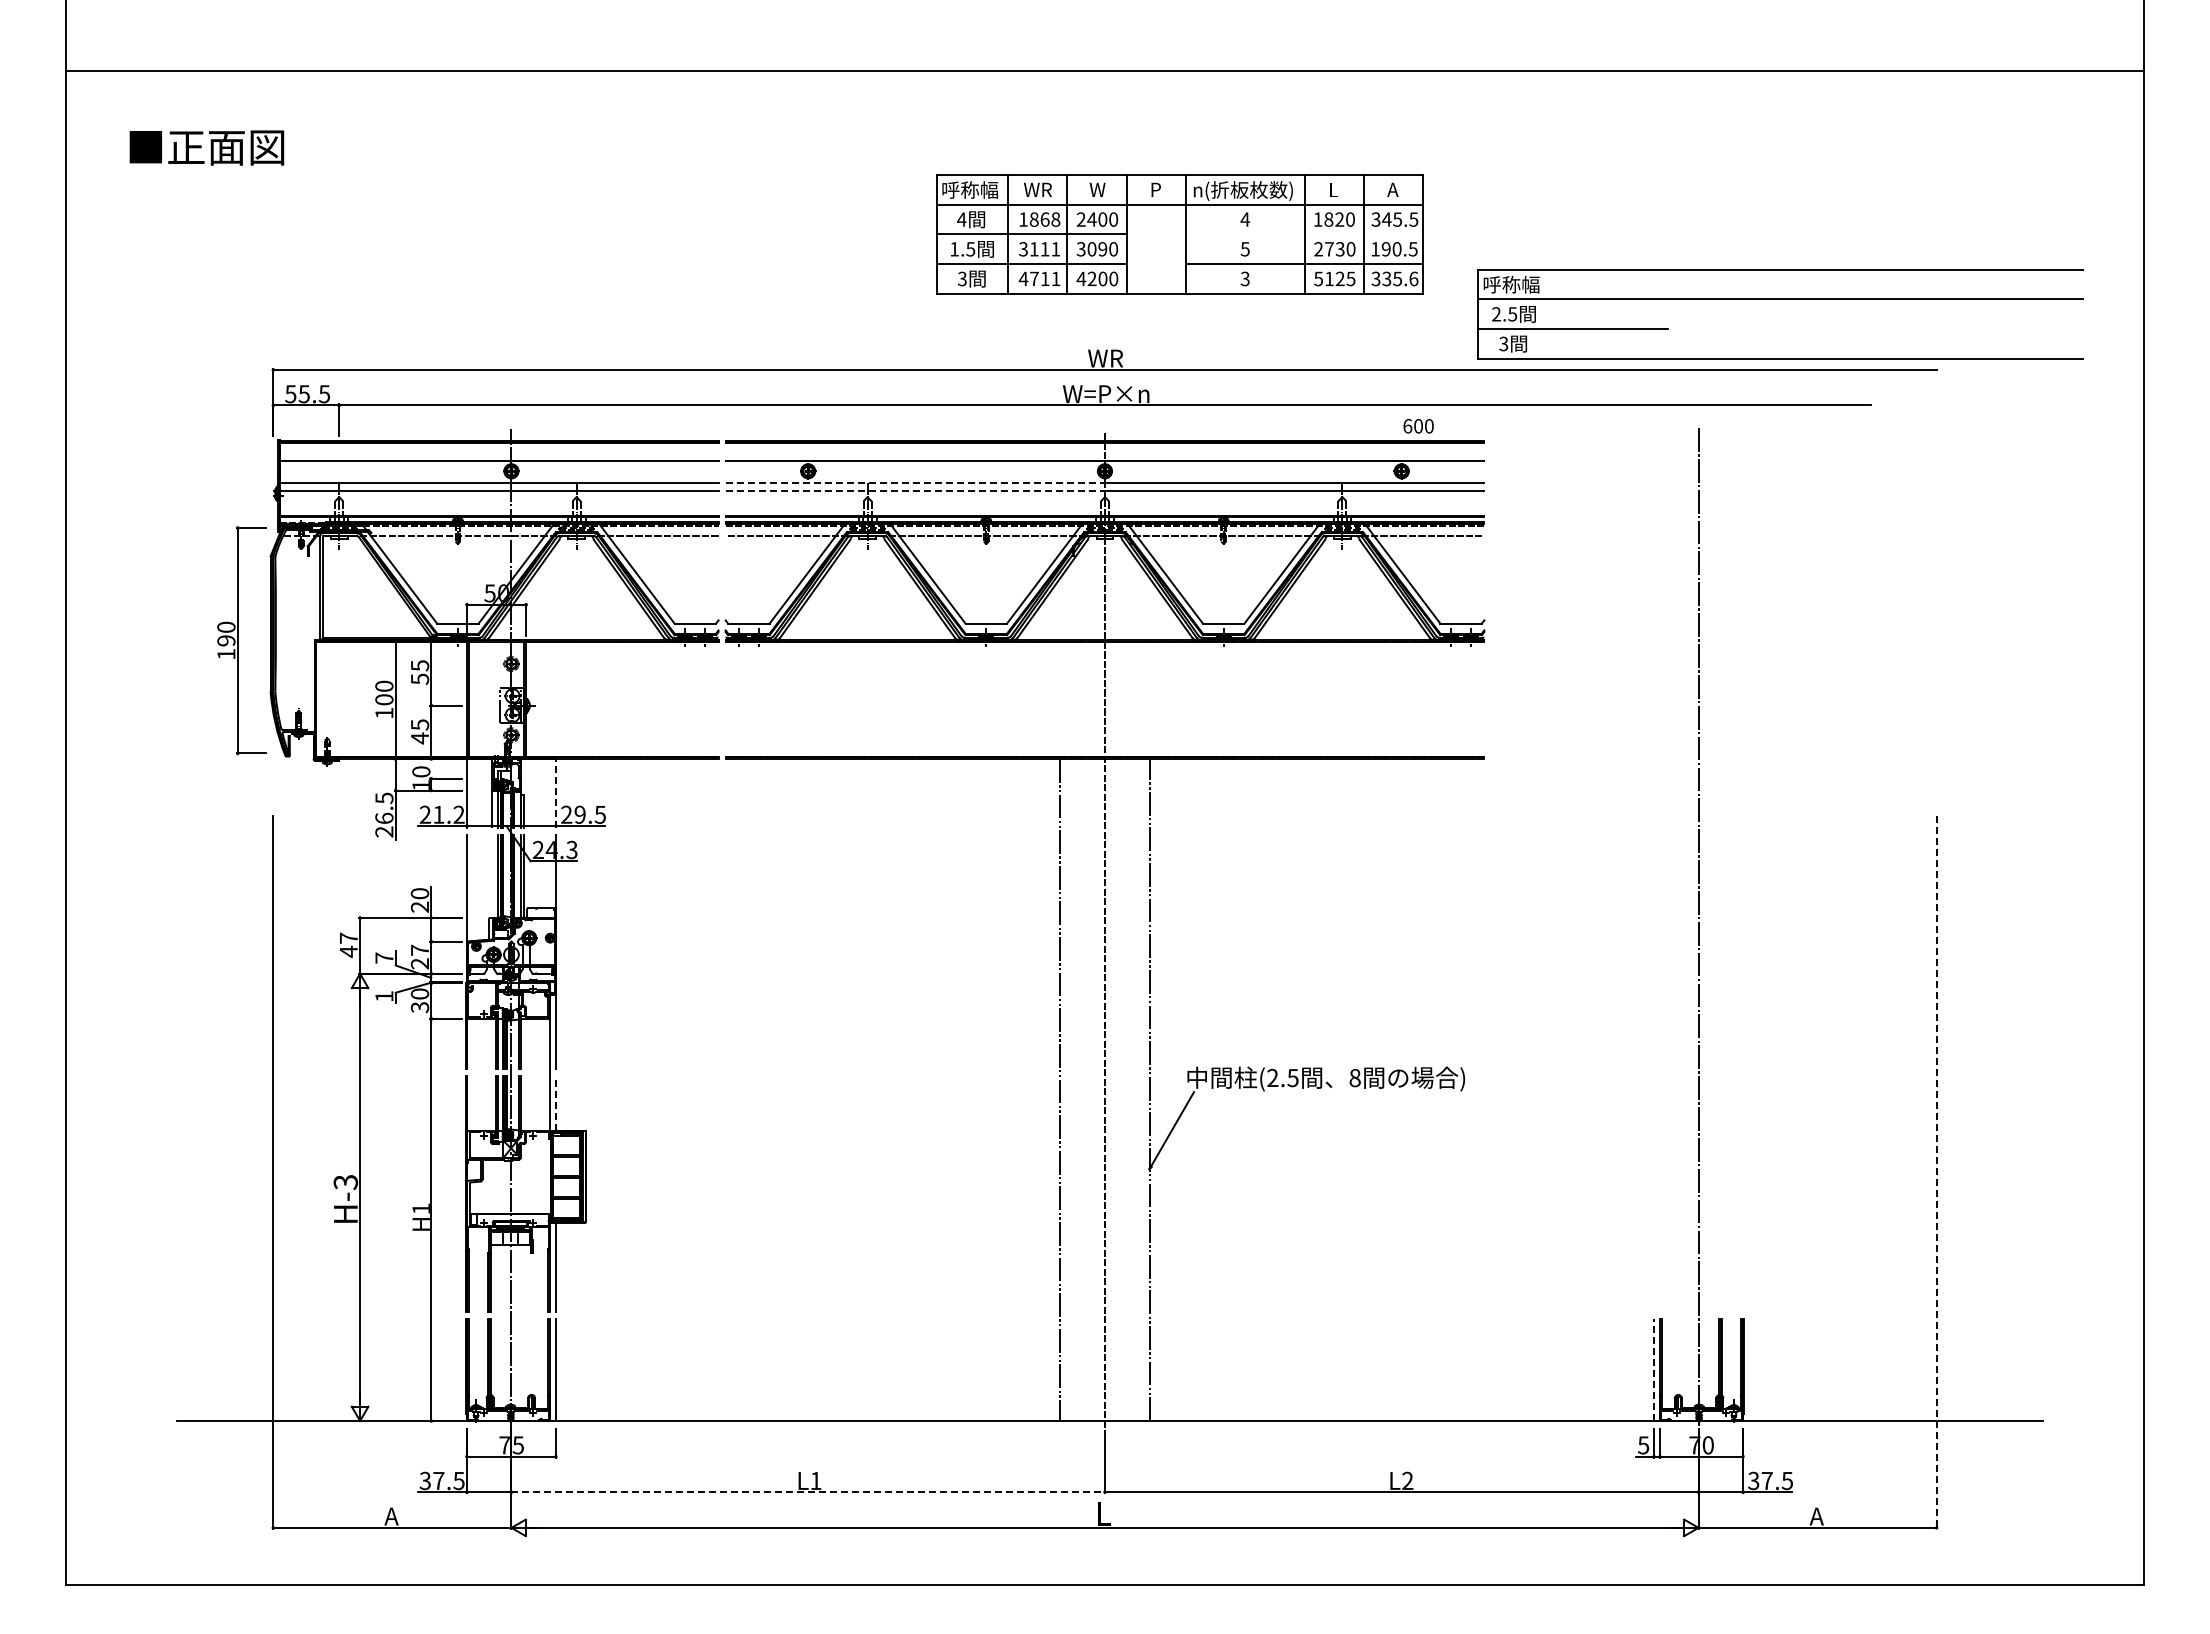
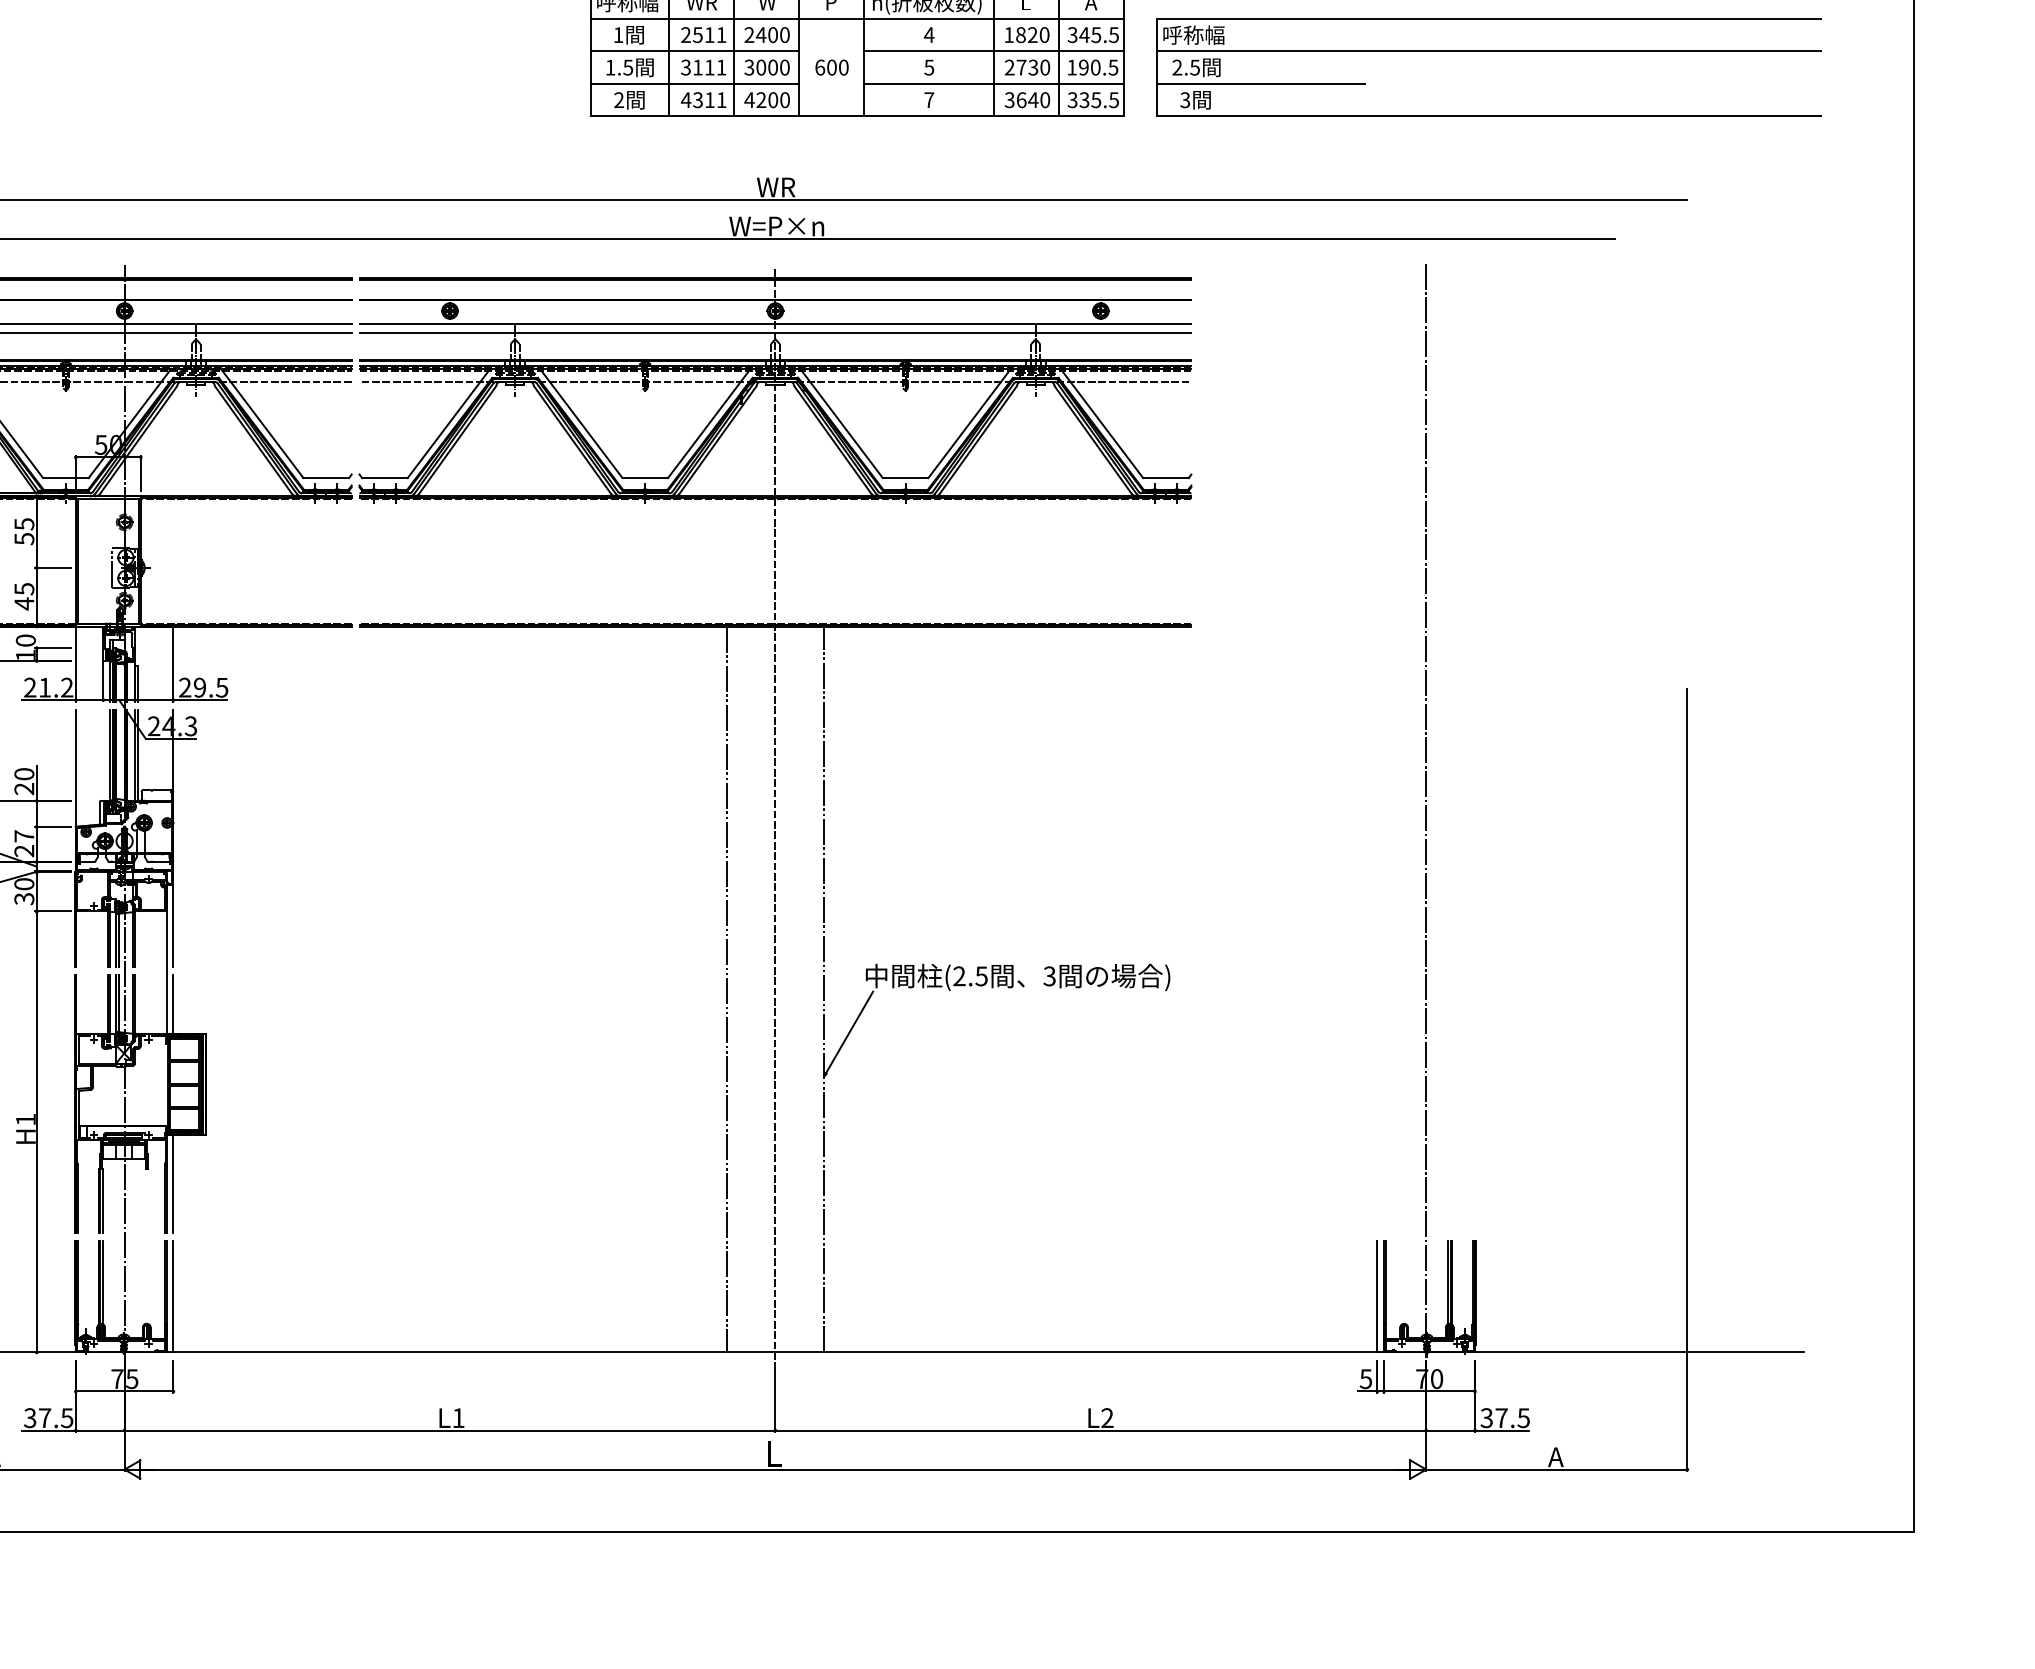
text: (961, 219) -> (618, 34), 4 -> 1
text: (1039, 219) -> (703, 34), 1868 -> 2511
line: (1304, 234) -> (994, 51), added
text: (1102, 249) -> (772, 67), 3090 -> 3000
text: (1033, 278) -> (697, 99), 4711 -> 4311
text: (1244, 278) -> (928, 99), 3 -> 7
text: (1334, 278) -> (1027, 99), 5125 -> 3640
text: (1413, 278) -> (1113, 99), 335.6 -> 335.5
text: (961, 279) -> (618, 100), 3 -> 2
part: (1780, 299) -> (1488, 51), moved
text: (1418, 426) -> (831, 67), moved
line: (915, 483) -> (567, 324), dashed -> solid
line: (915, 491) -> (567, 333), dashed -> solid
line: (555, 793) -> (172, 664), dashed -> solid
text: (1354, 1078) -> (1049, 976), 8 -> 3
line: (555, 1103) -> (172, 1004), dashed -> solid
line: (1936, 1172) -> (1687, 1079), dashed -> solid
line: (1654, 1370) -> (1377, 1297), dashed -> solid
line: (808, 1492) -> (450, 1430), dashed -> solid

